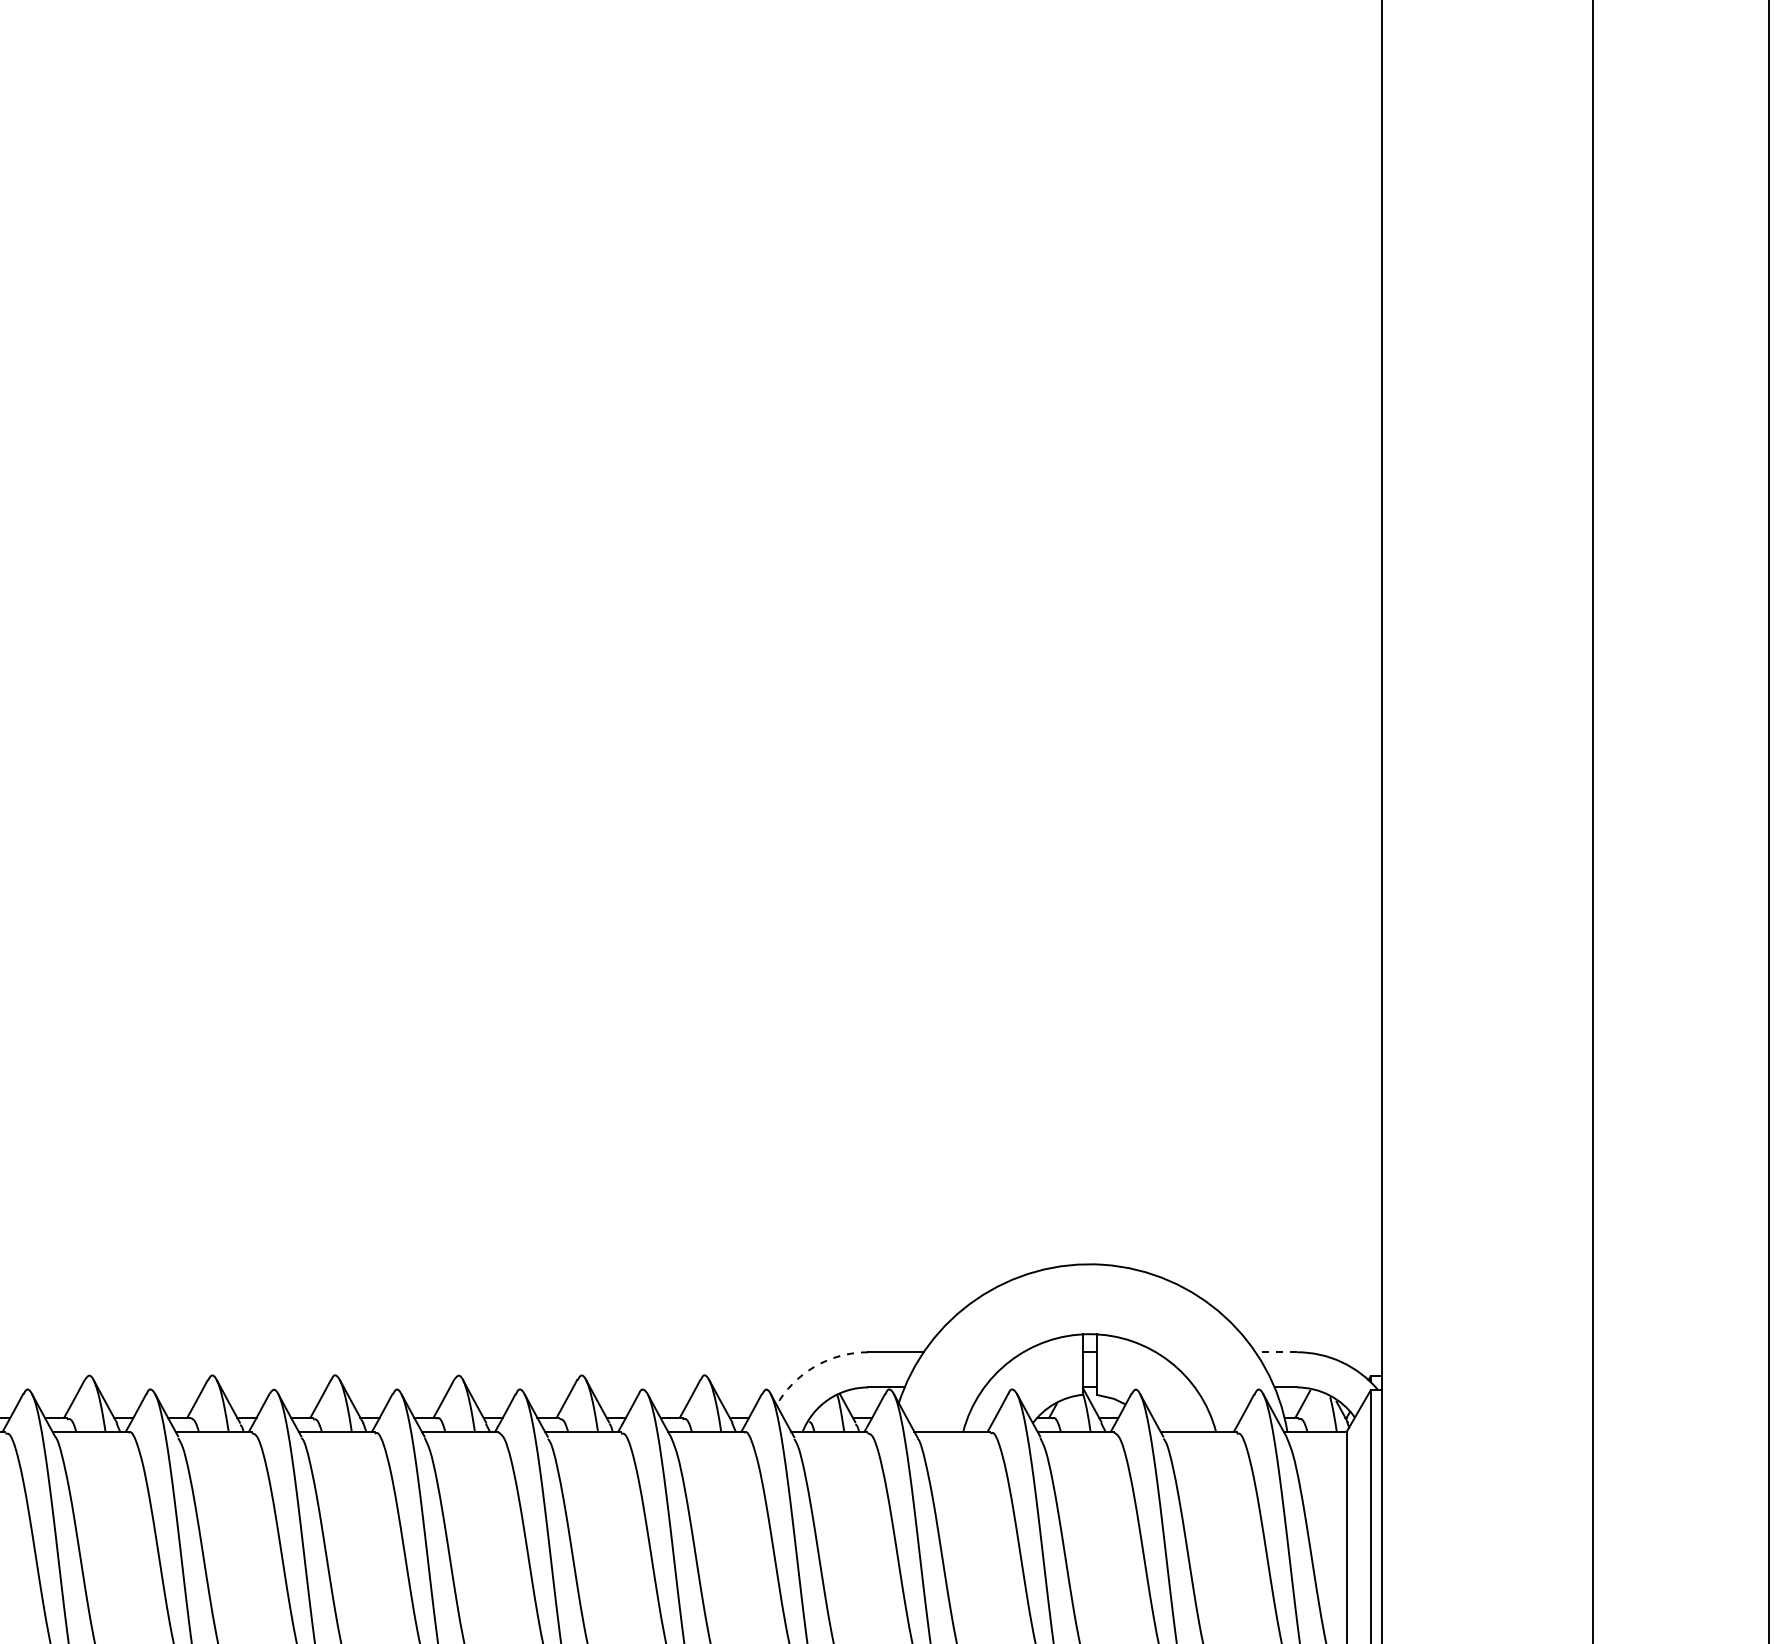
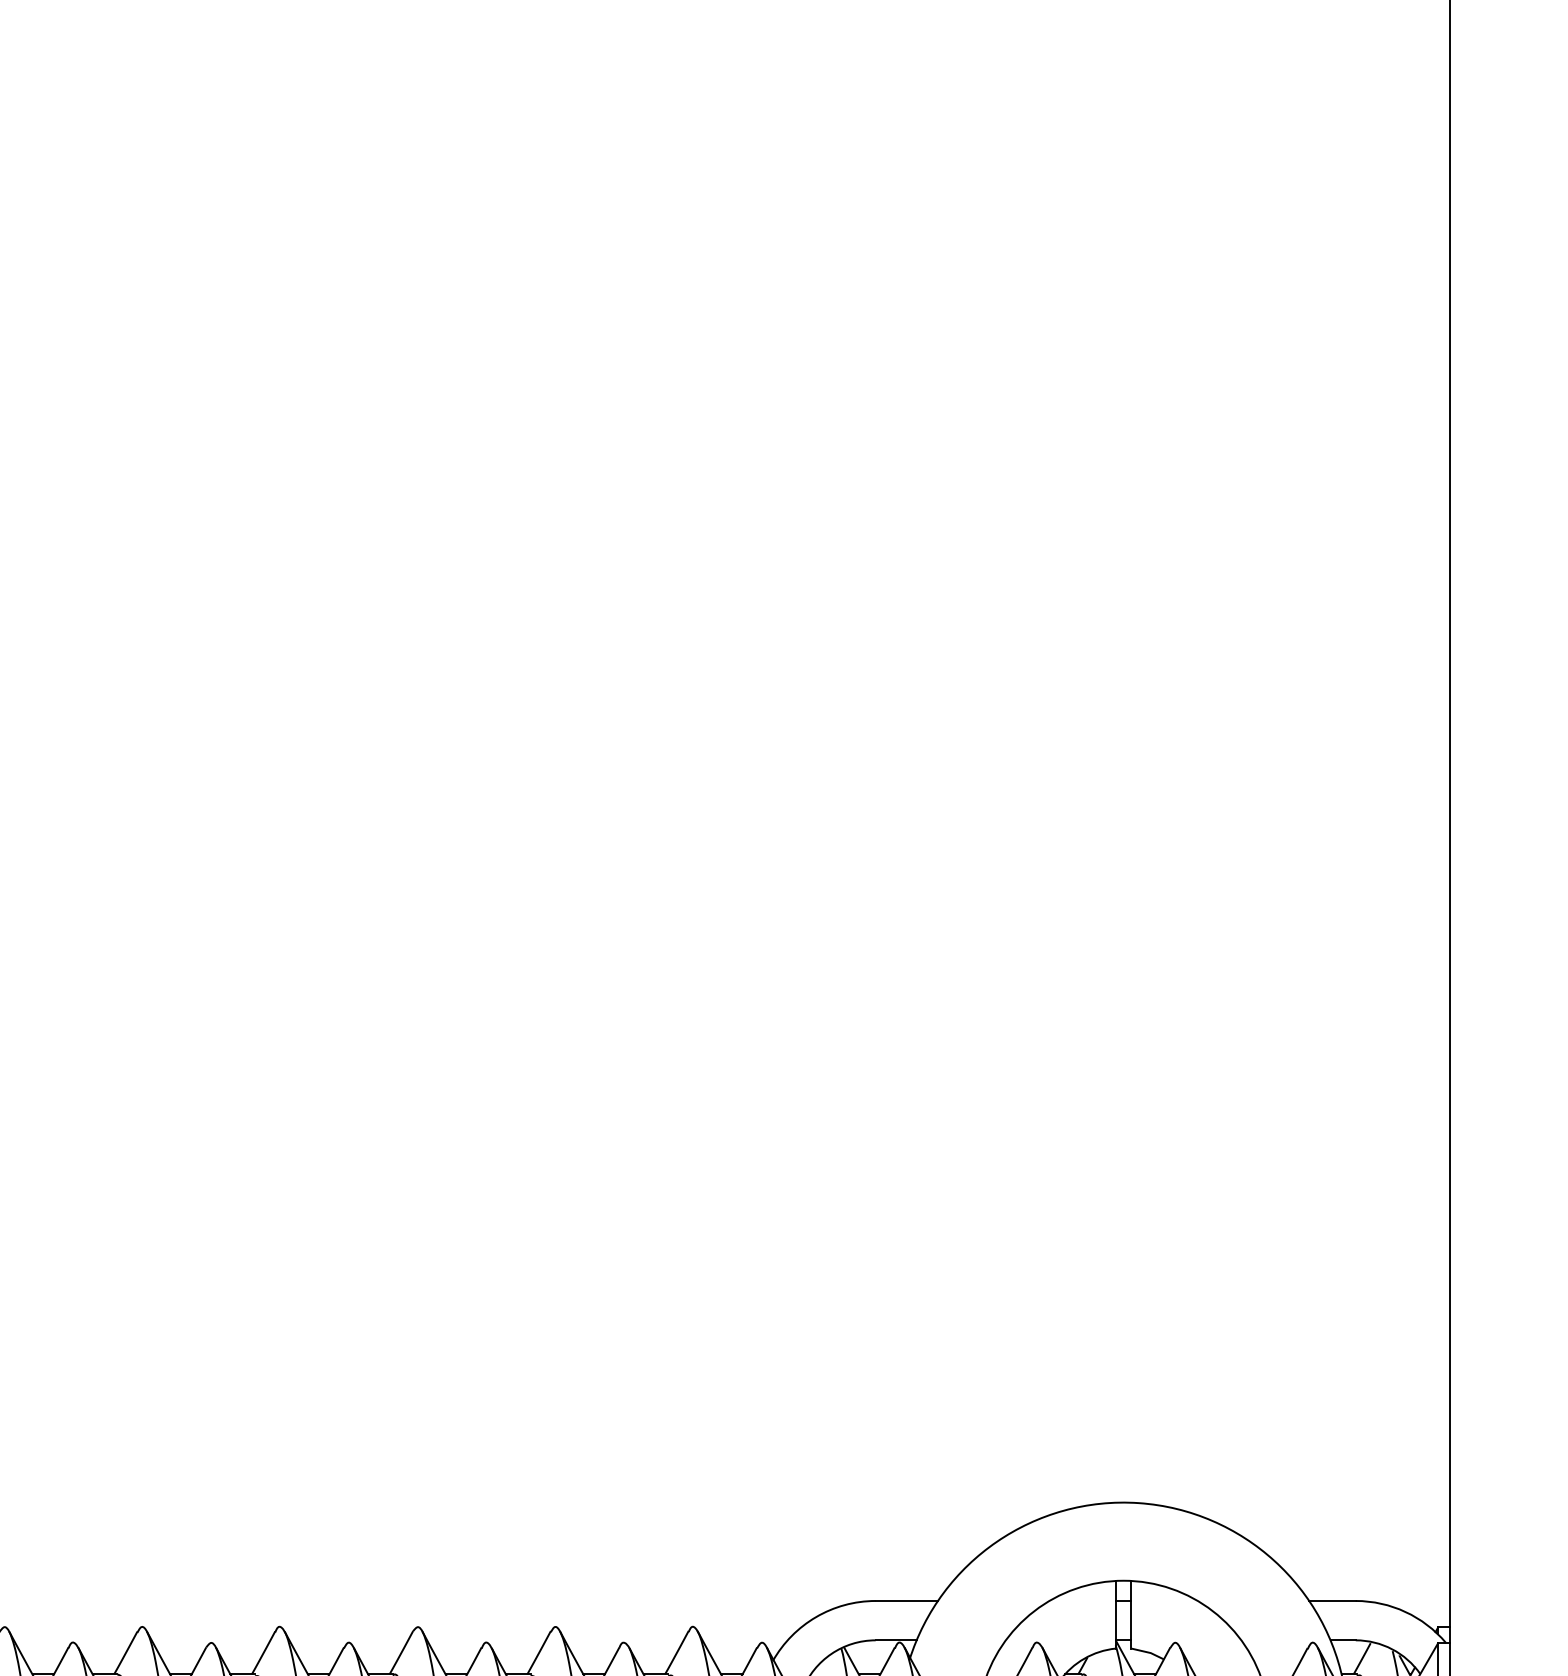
line: (1276, 1352) -> (1332, 1601), dashed -> solid
arc: (814, 1366) -> (815, 1616), dashed -> solid

